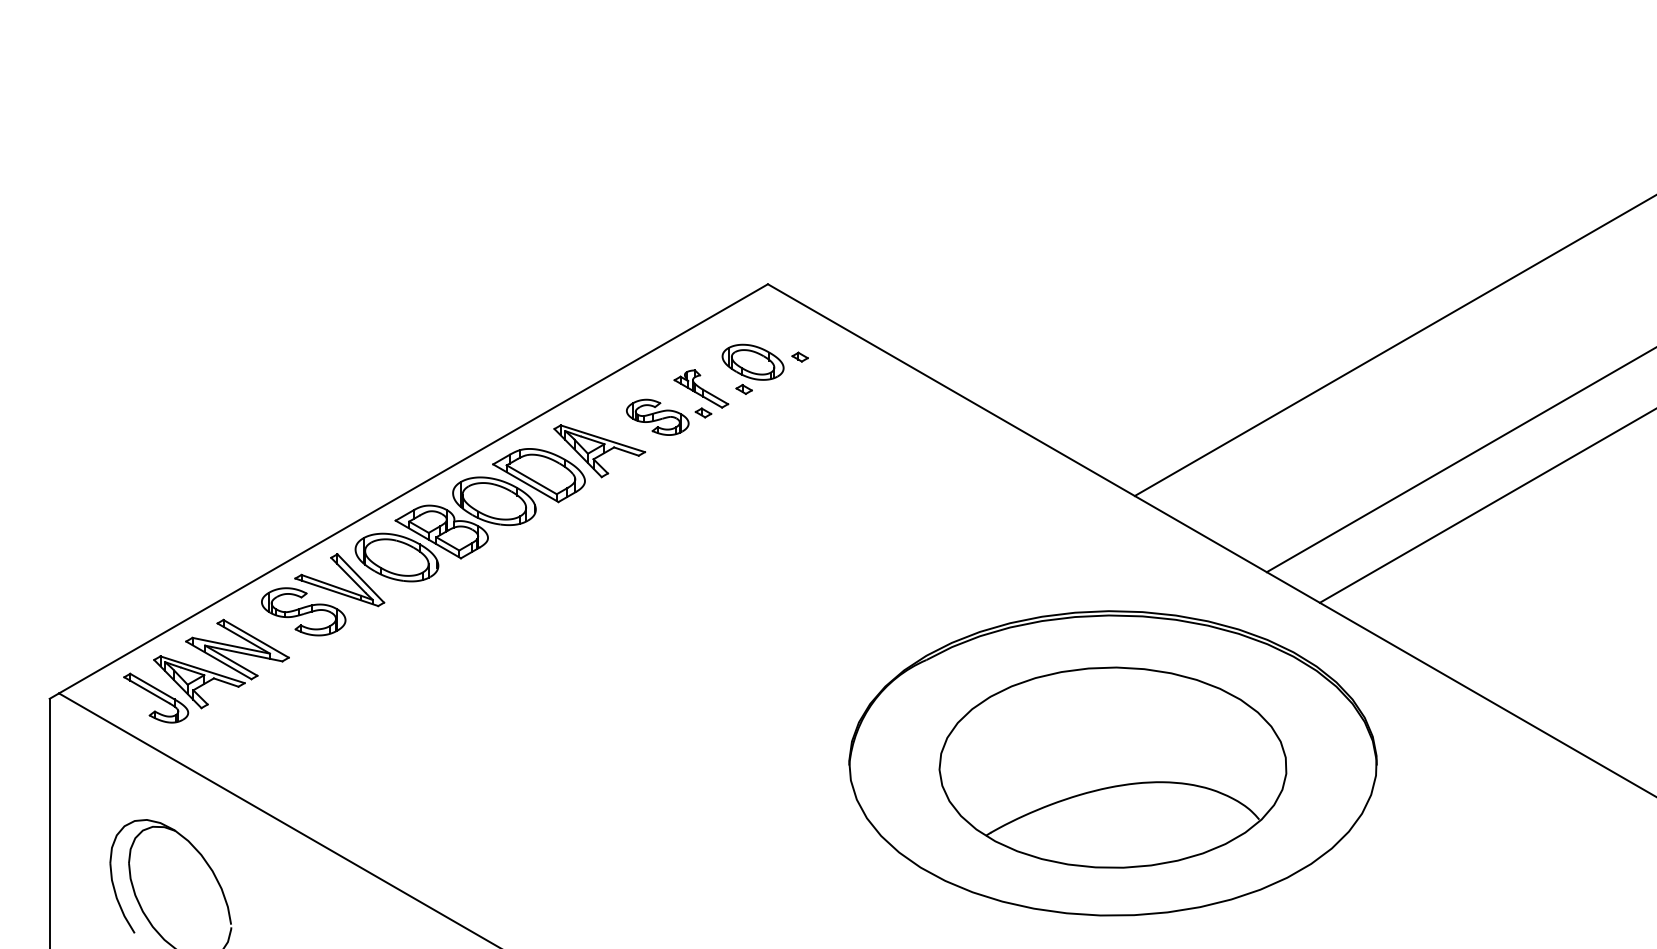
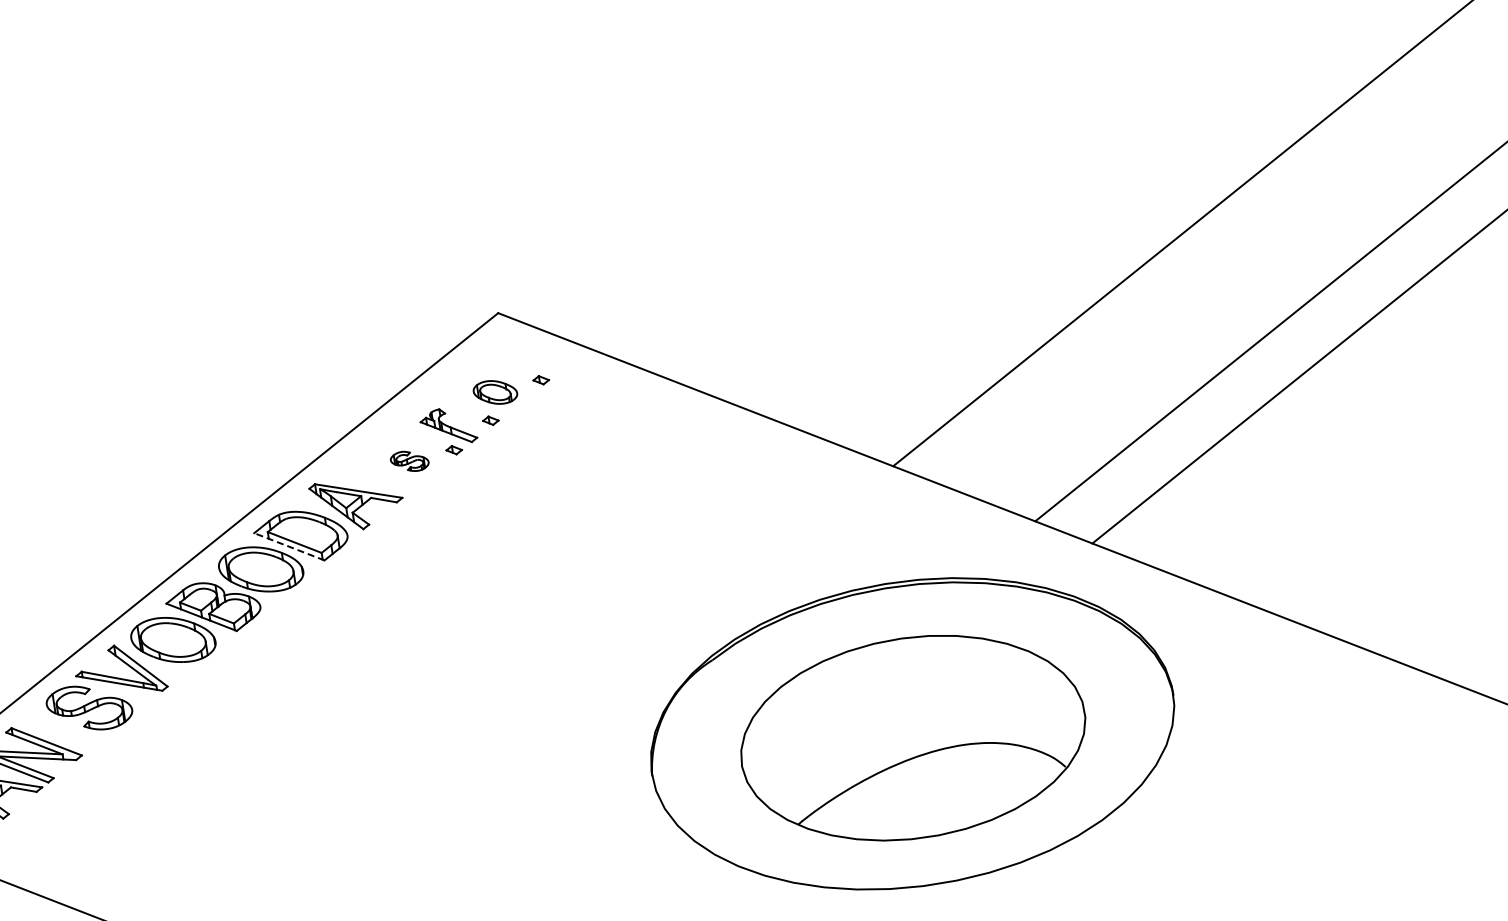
part: (752, 361) -> (494, 391), size x0.7
part: (657, 416) -> (409, 460), size x0.6
line: (525, 483) -> (289, 547), solid -> dashed

